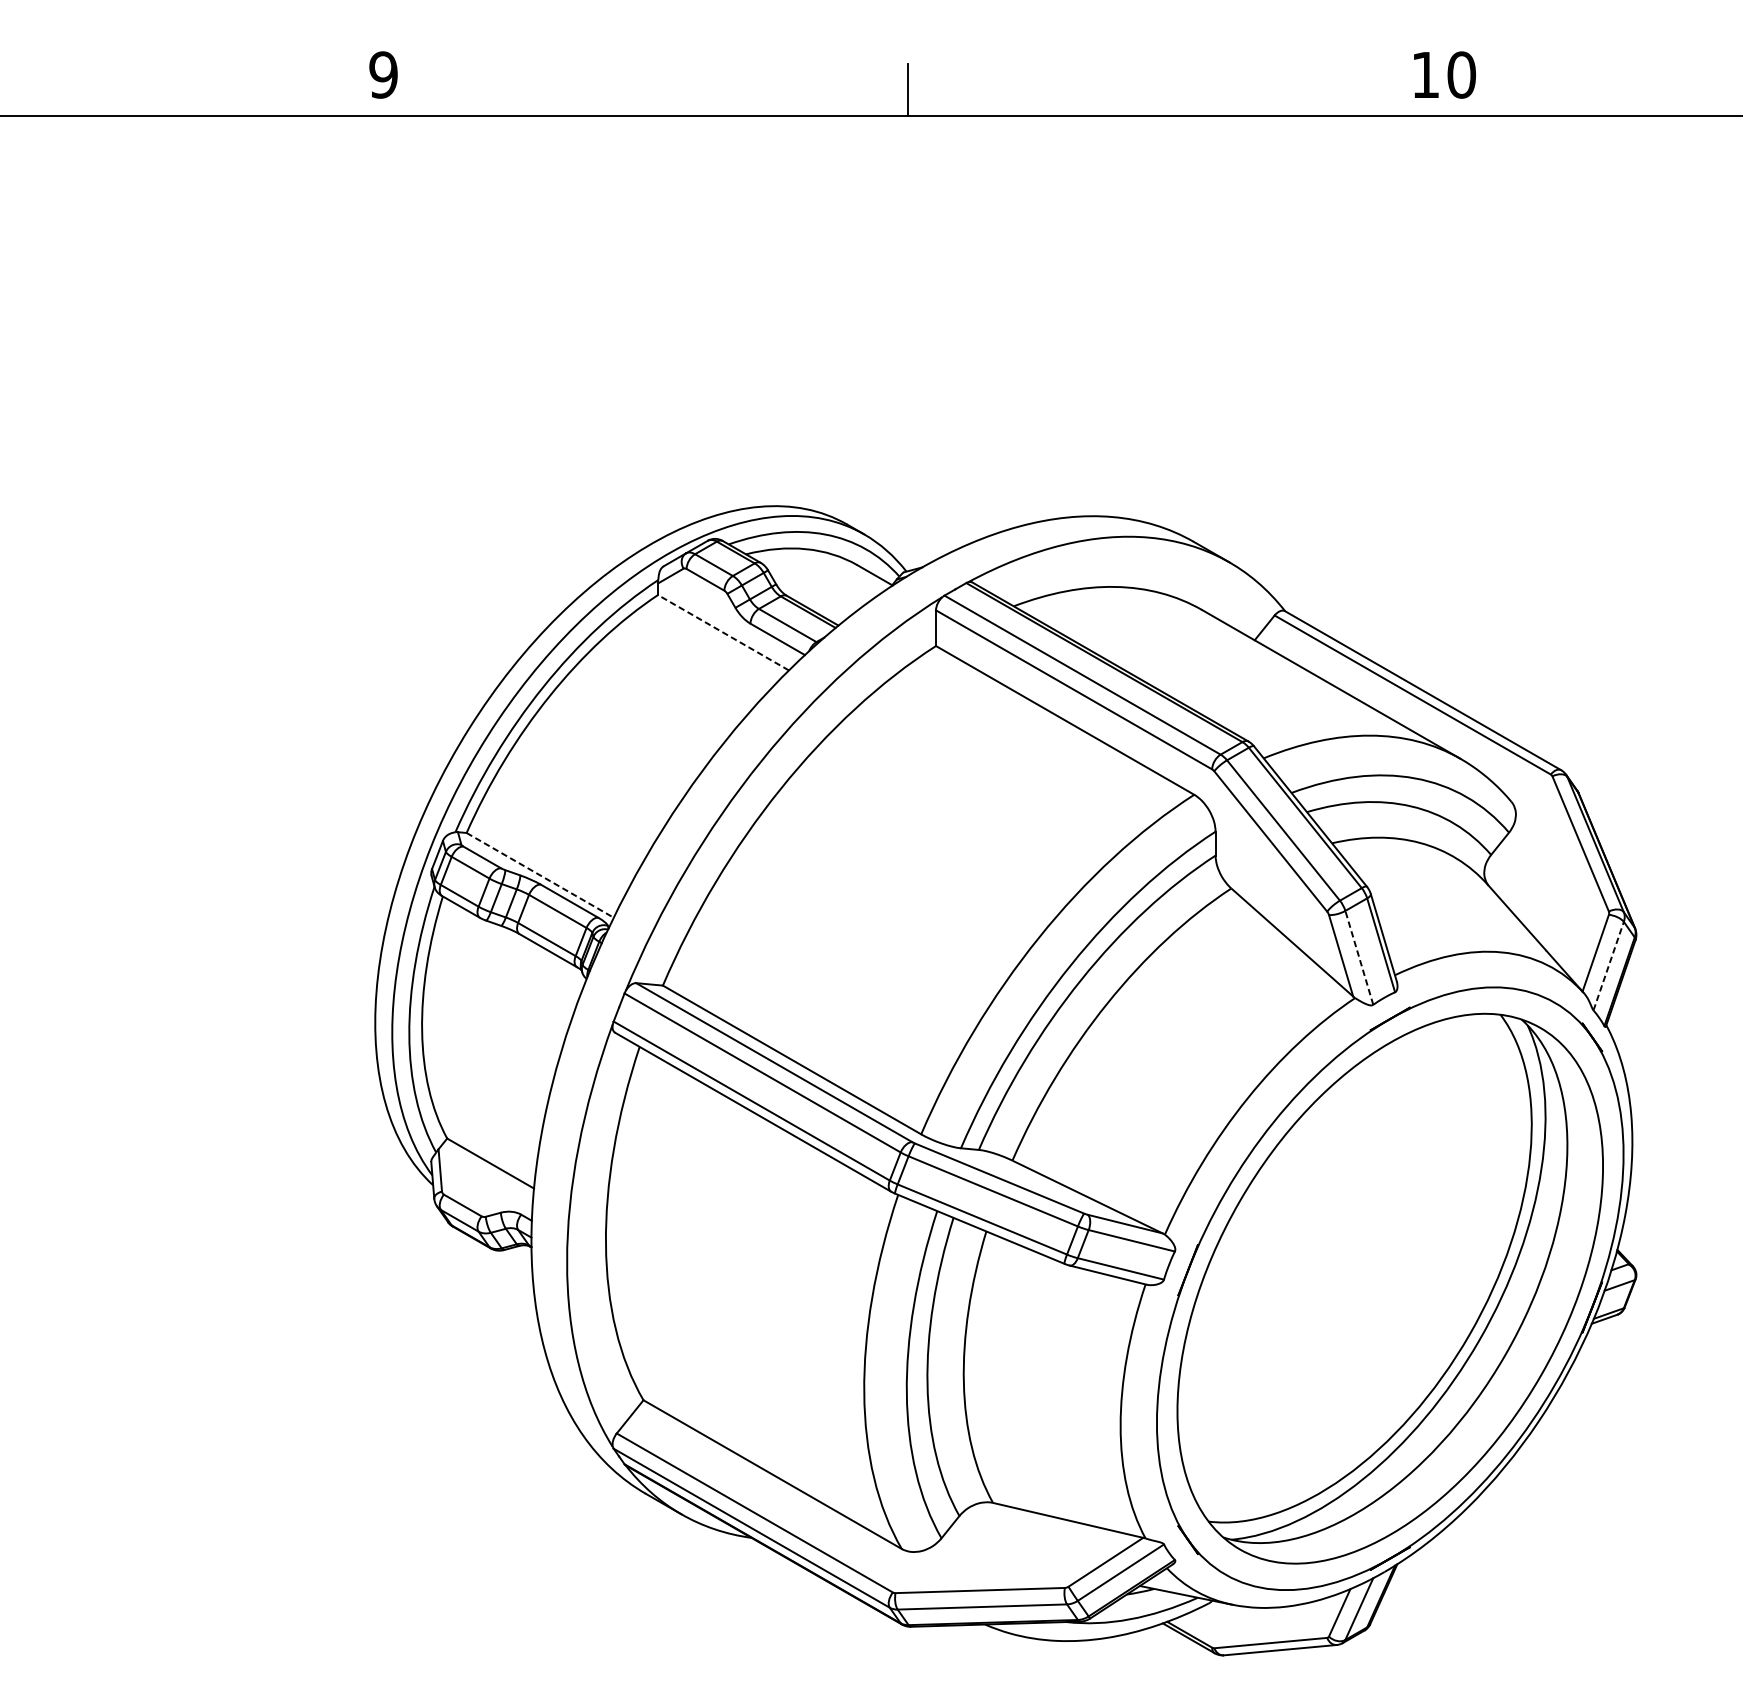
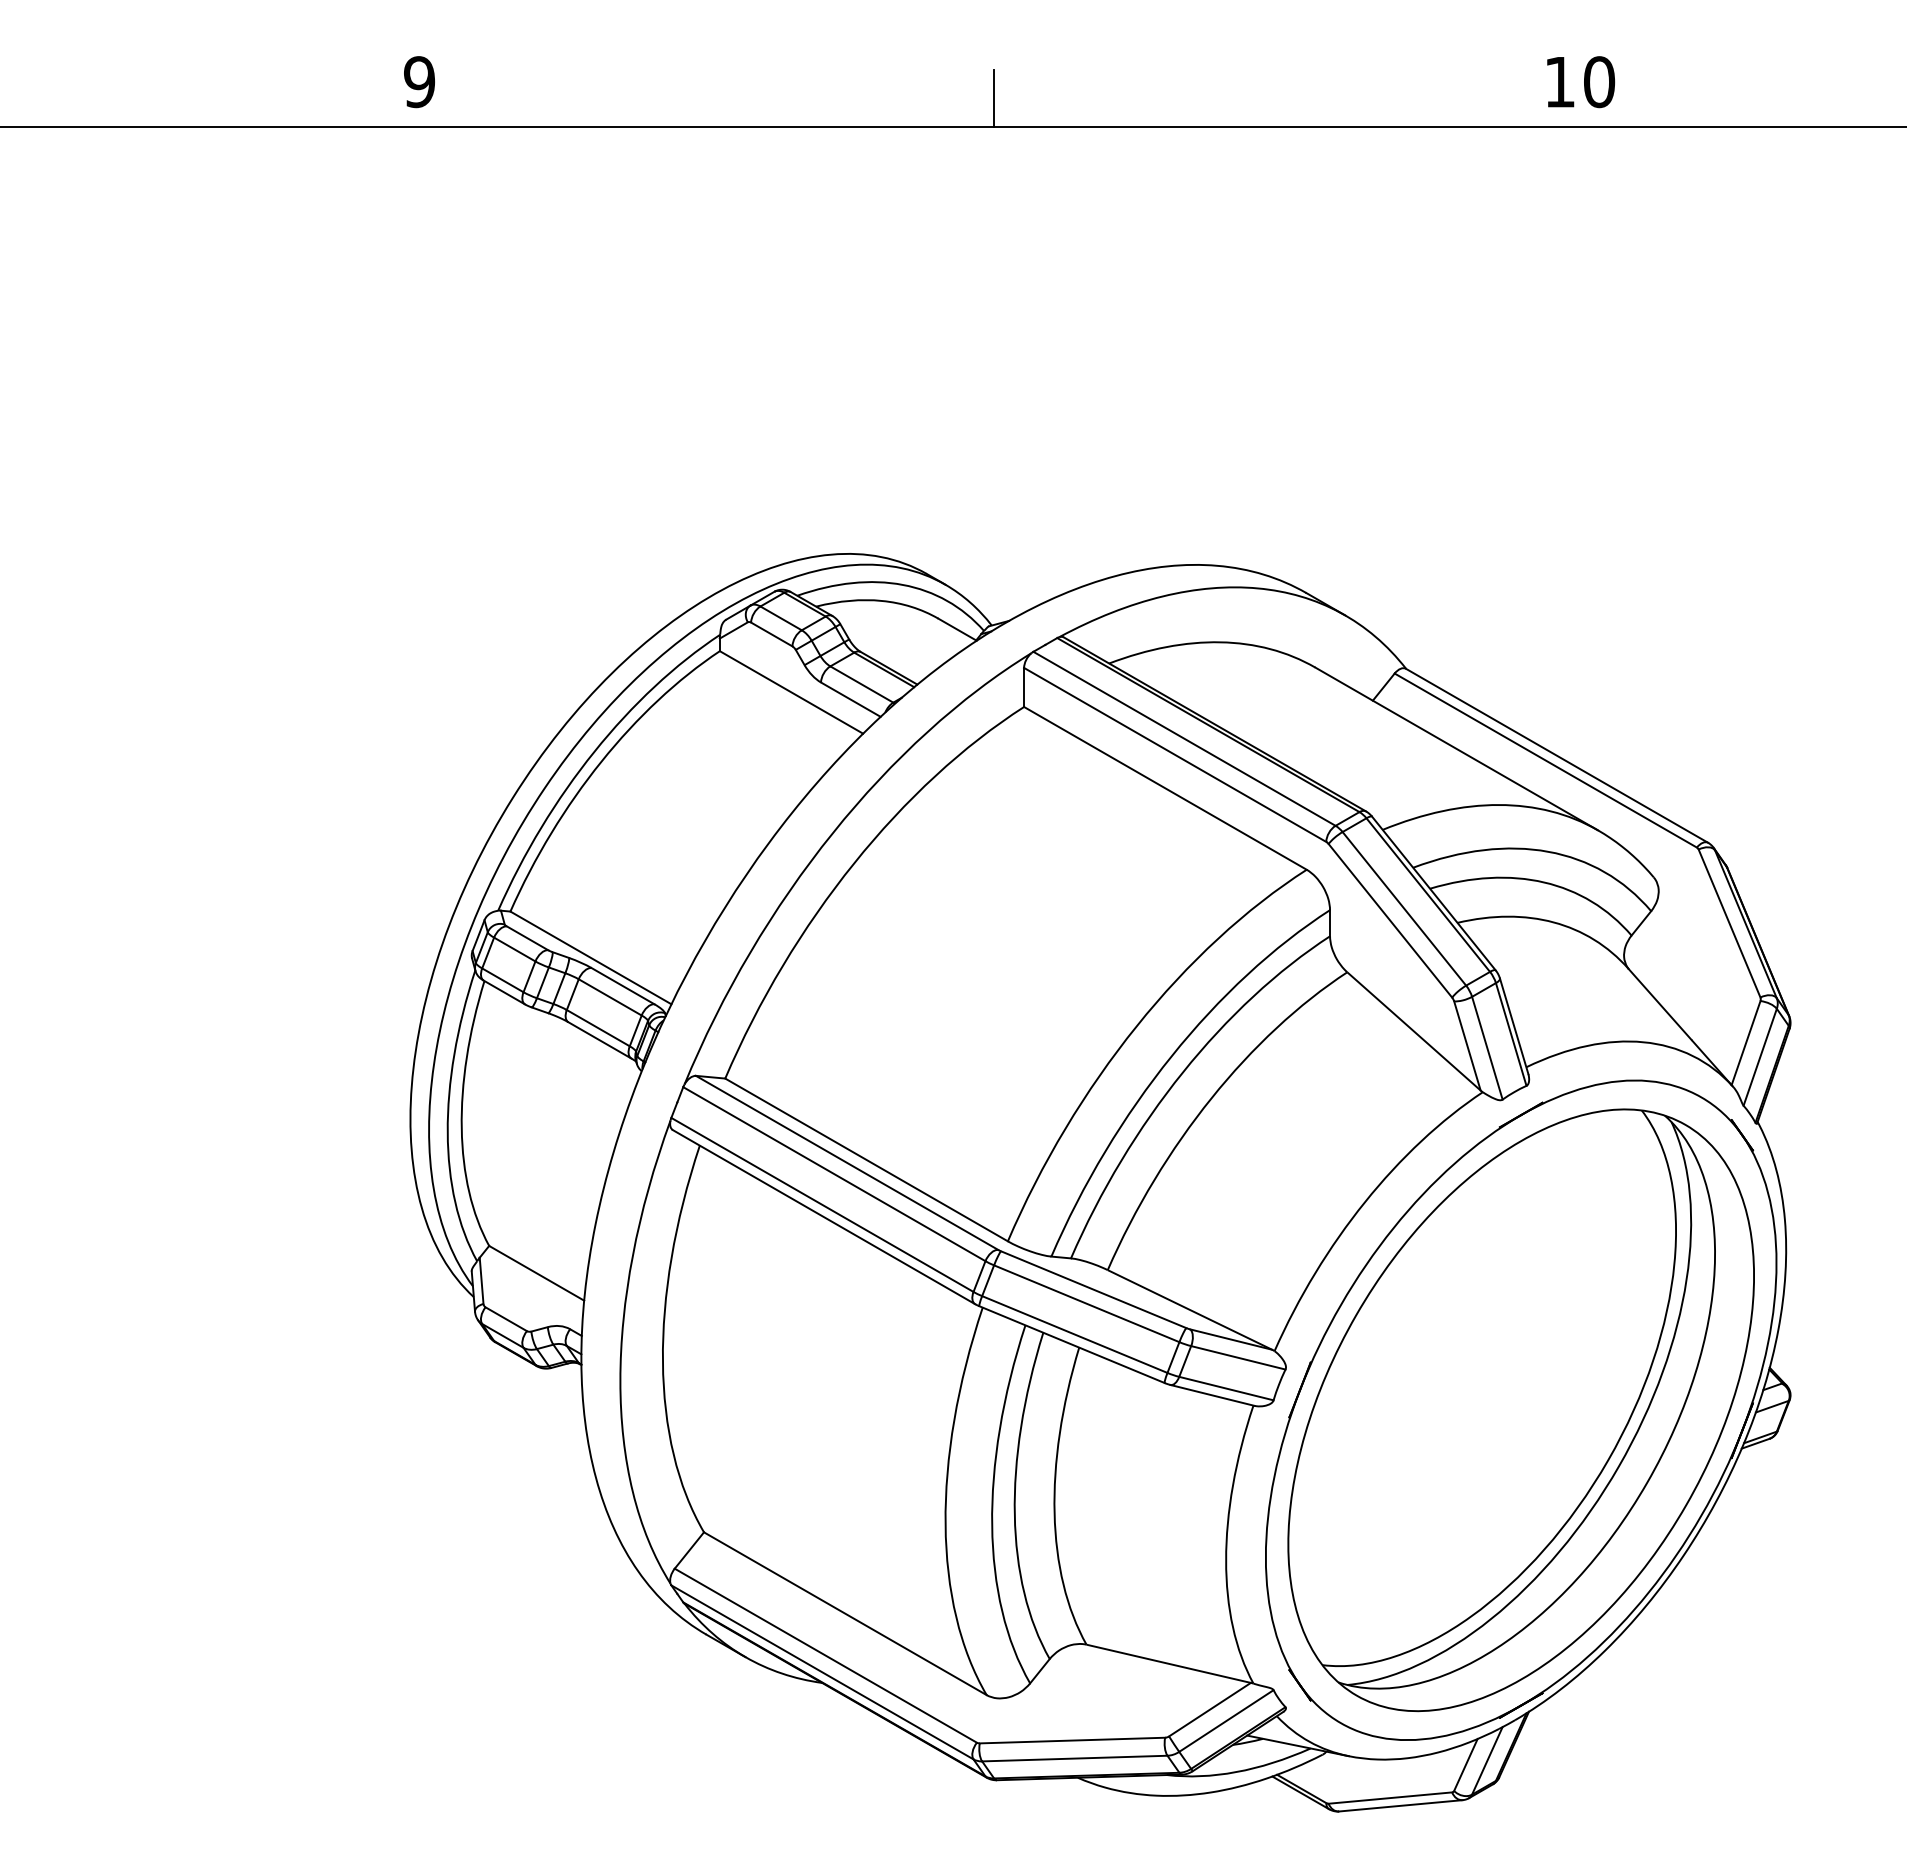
line: (723, 632) -> (791, 692), dashed -> solid
line: (539, 874) -> (590, 957), dashed -> solid
line: (1359, 958) -> (1487, 1048), dashed -> solid
line: (1608, 965) -> (1760, 1056), dashed -> solid

